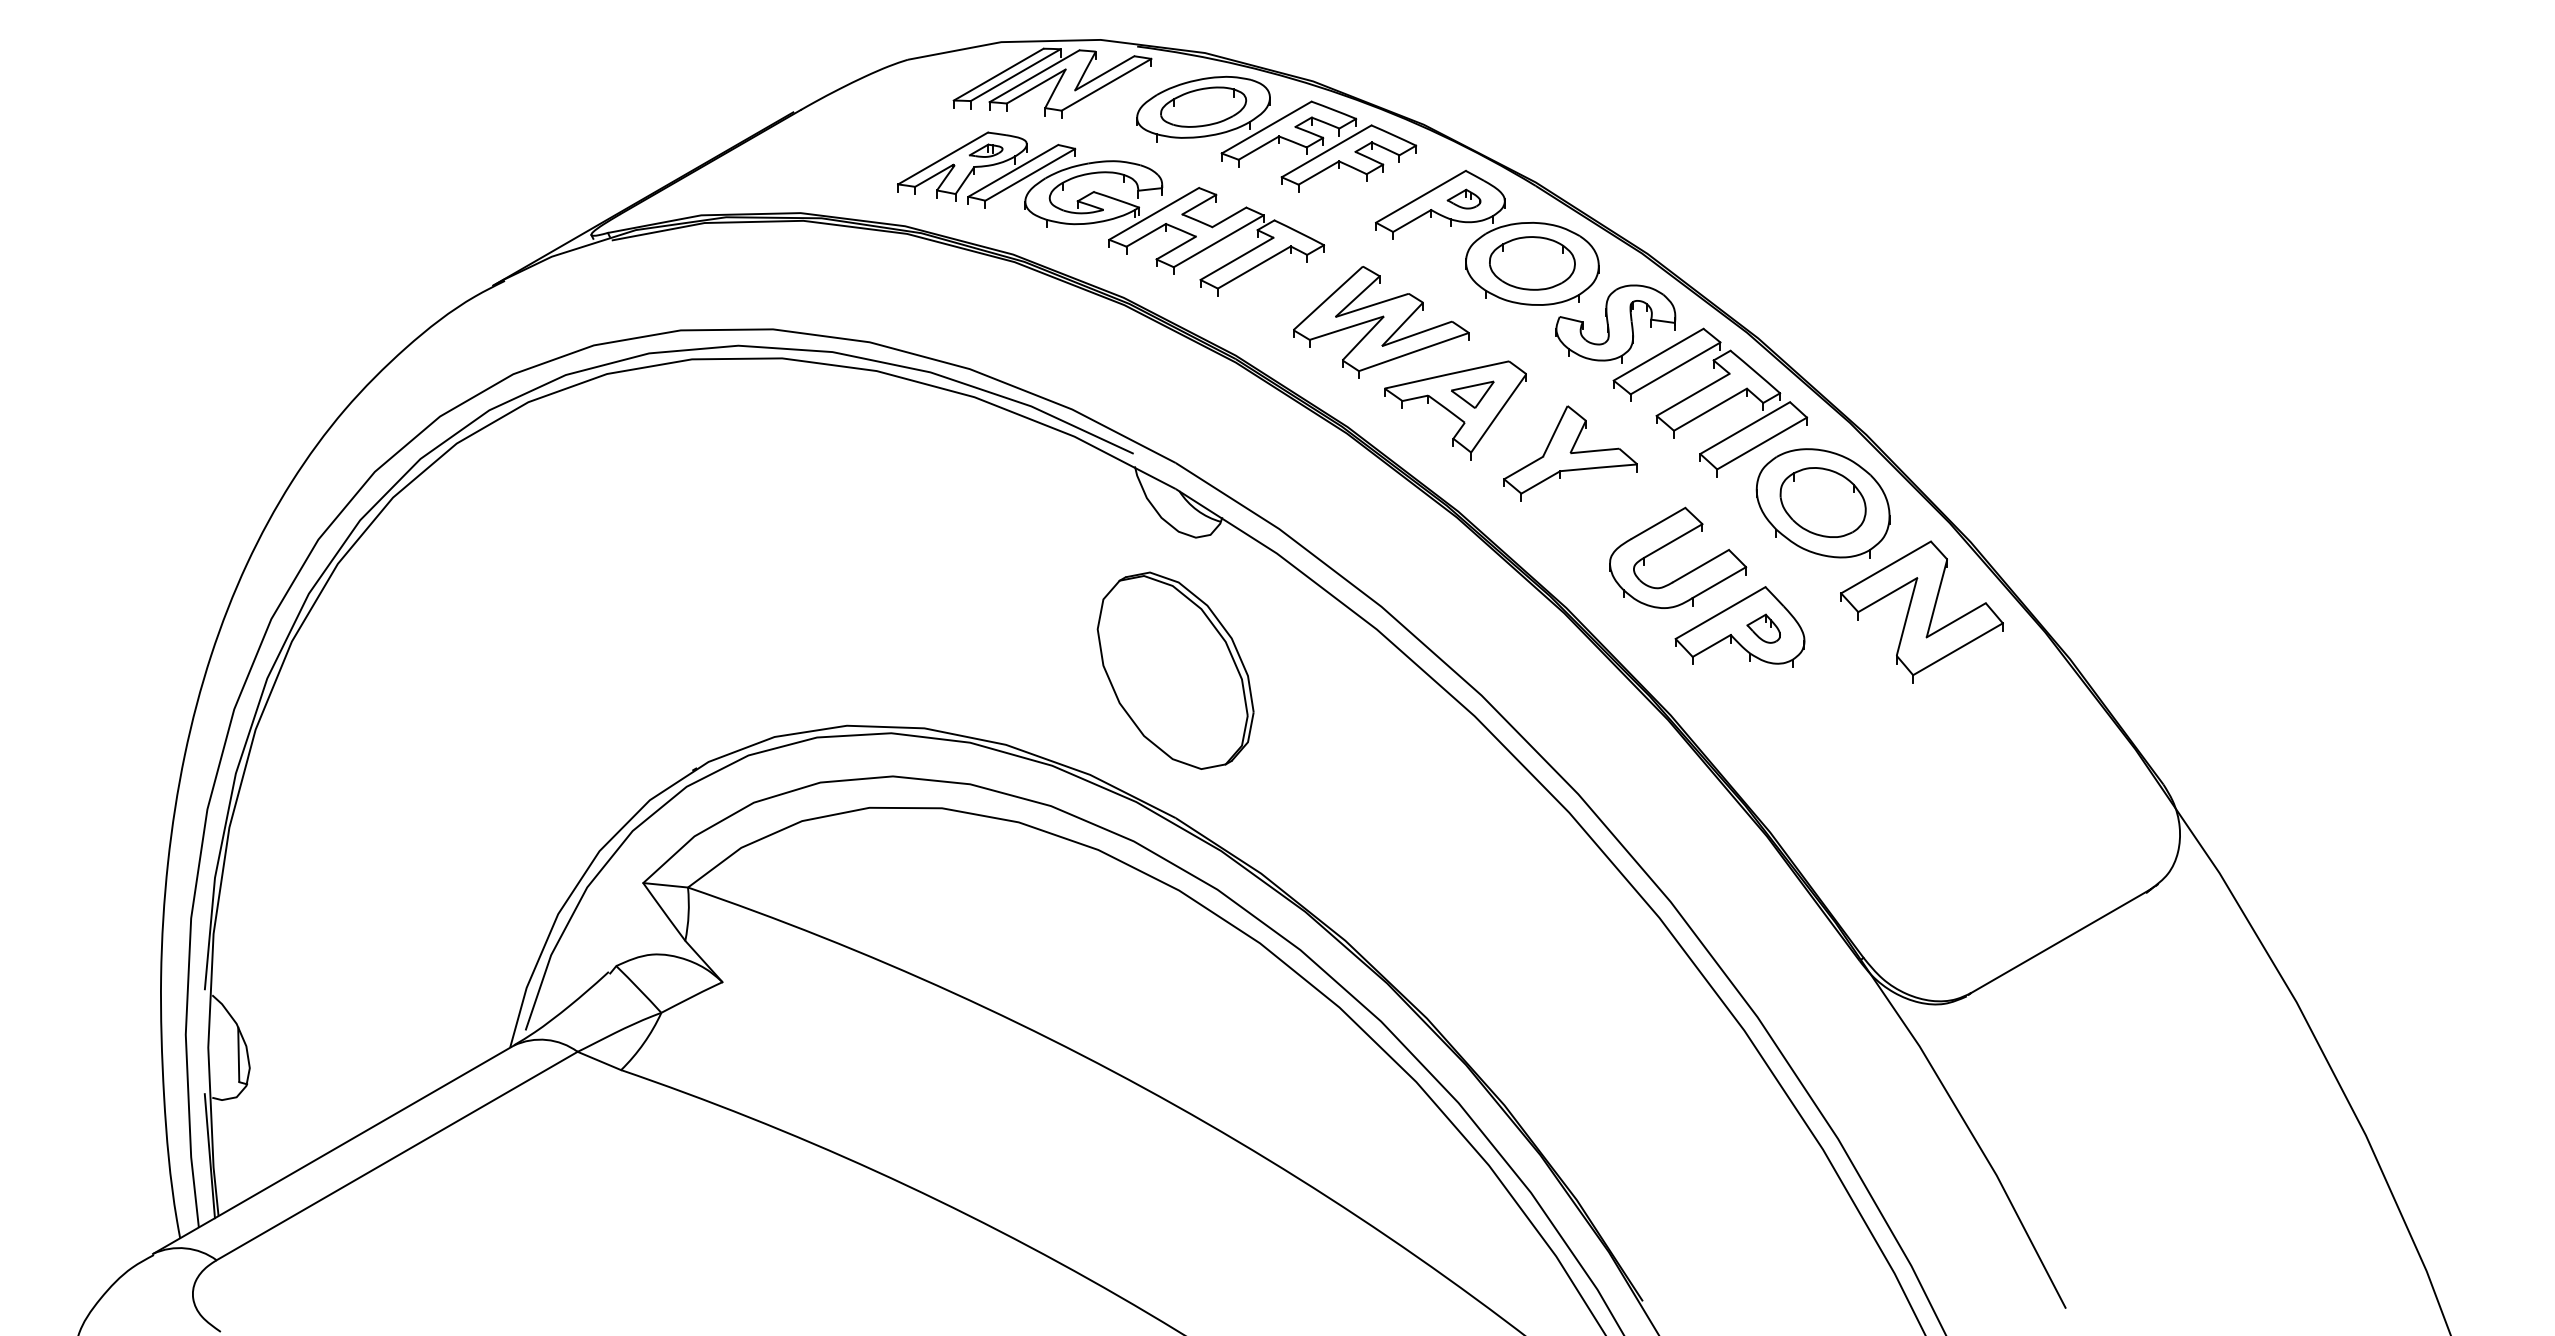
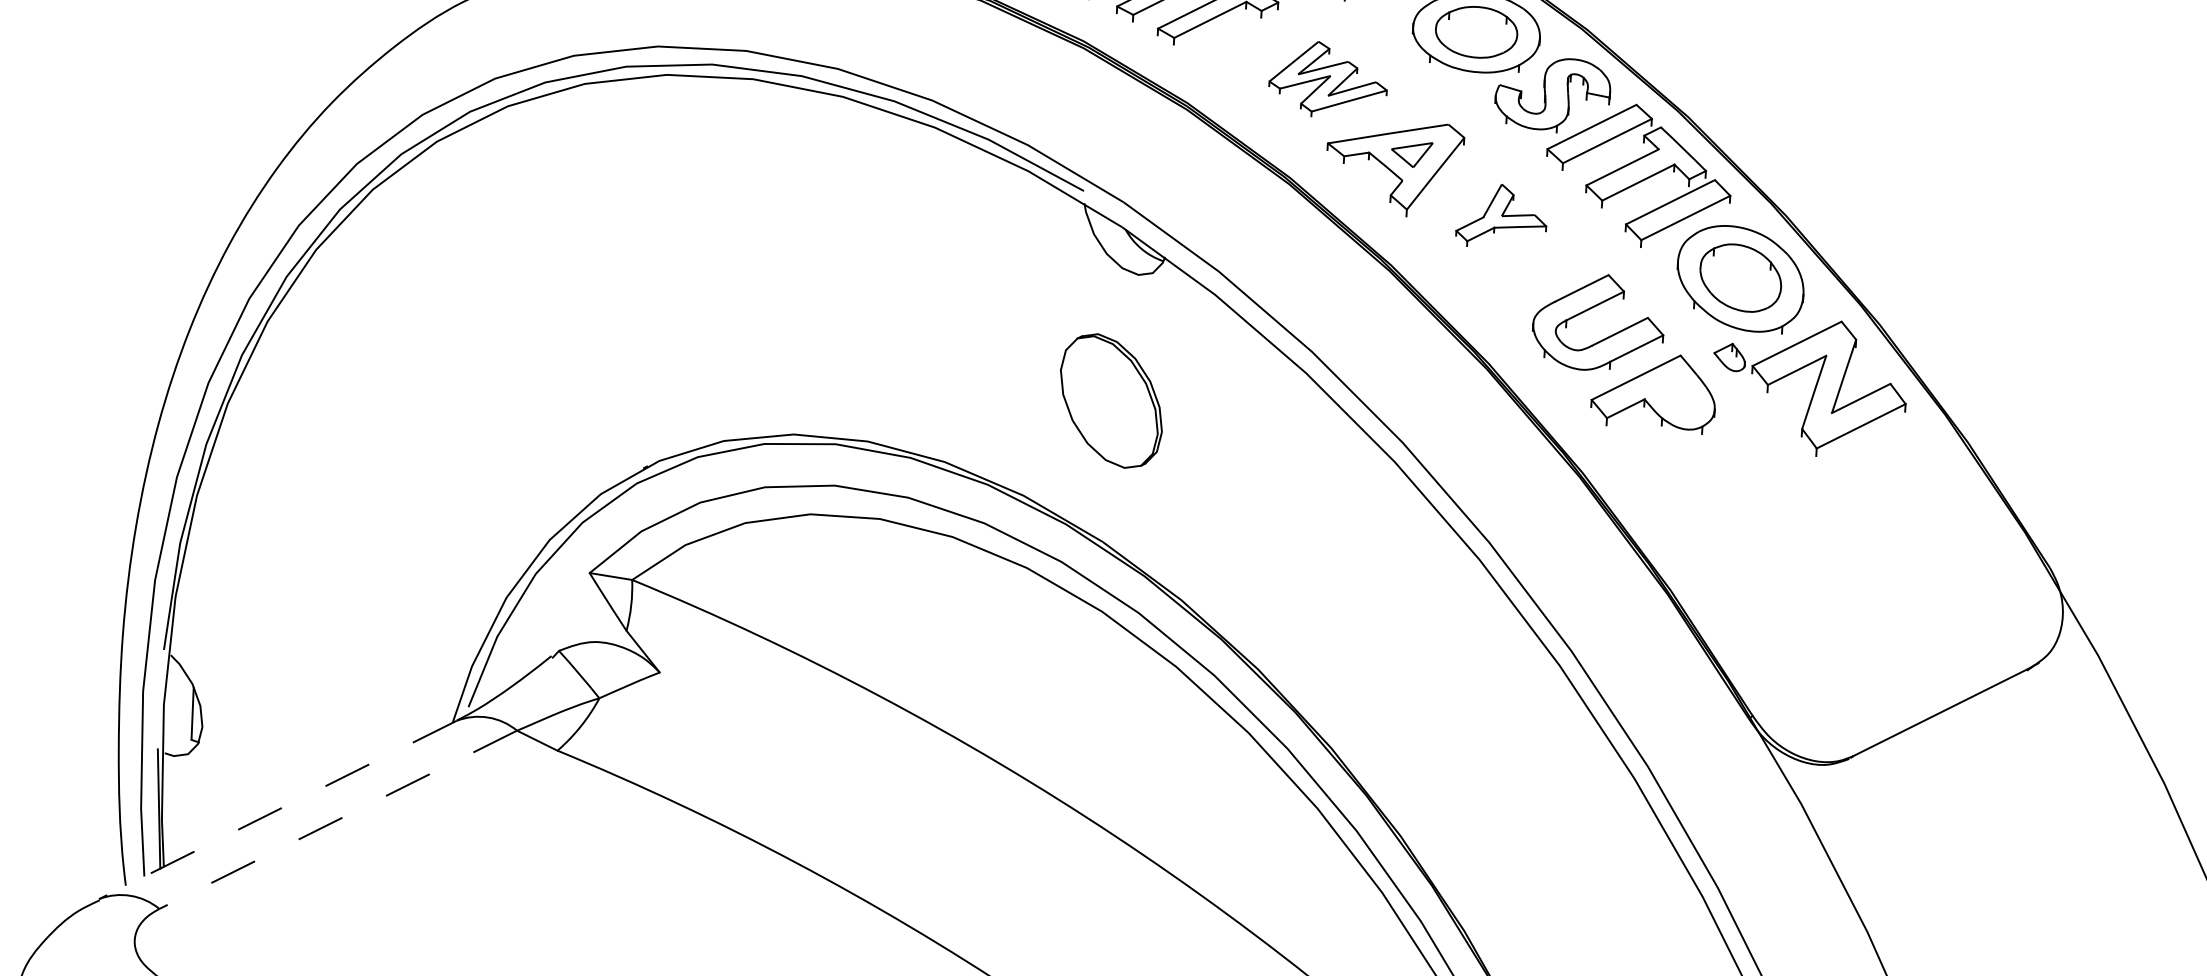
part: (1381, 322) -> (1328, 79), size x0.7
part: (1570, 453) -> (1501, 216), size x0.7
part: (1763, 628) -> (1729, 357), moved
part: (1175, 670) -> (1111, 400), size x0.7
line: (333, 1149) -> (277, 809), solid -> dashed
line: (396, 1156) -> (337, 820), solid -> dashed

